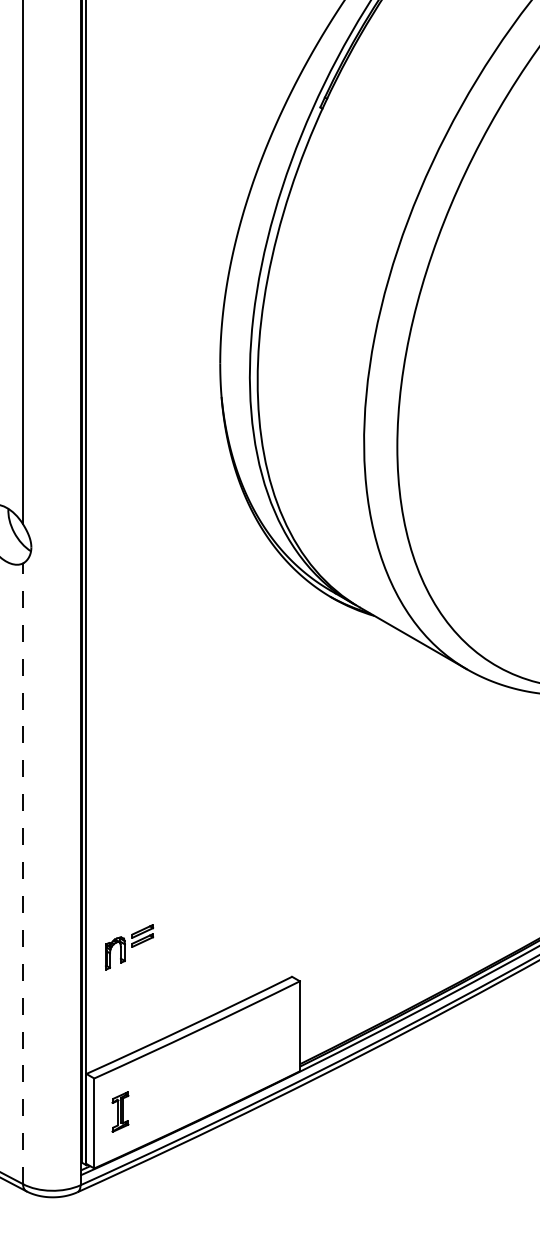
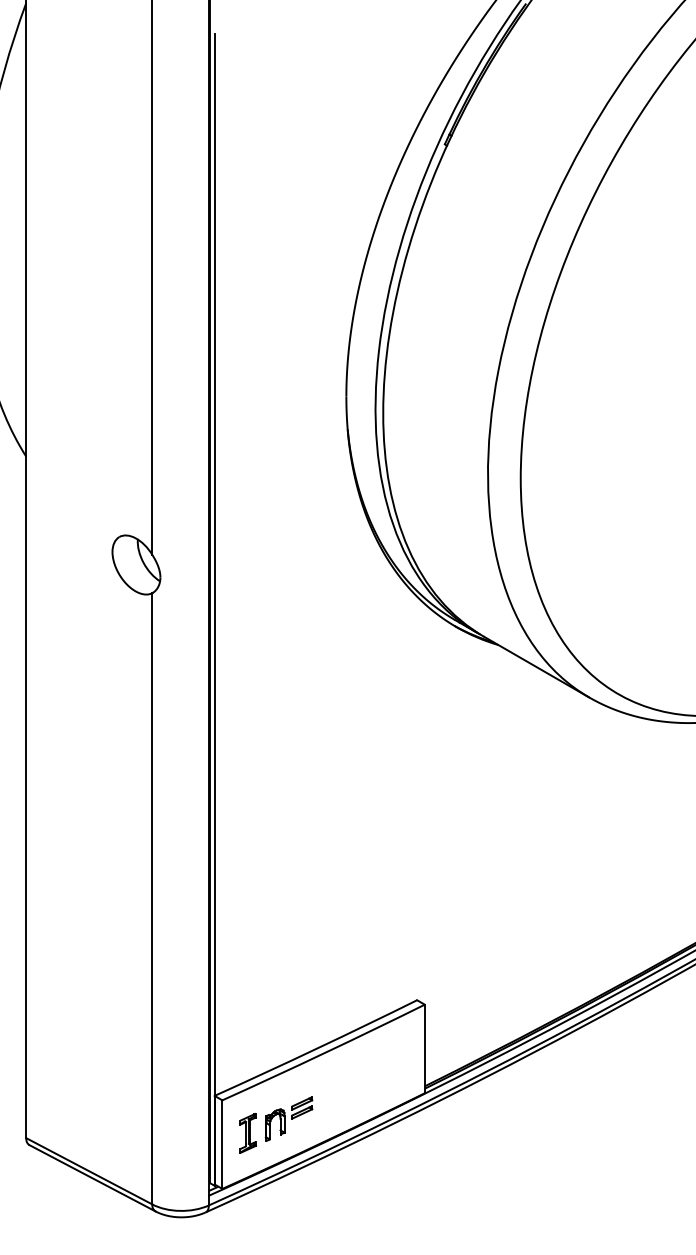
line: (23, 873) -> (152, 898), dashed -> solid
part: (128, 946) -> (288, 1118), moved

